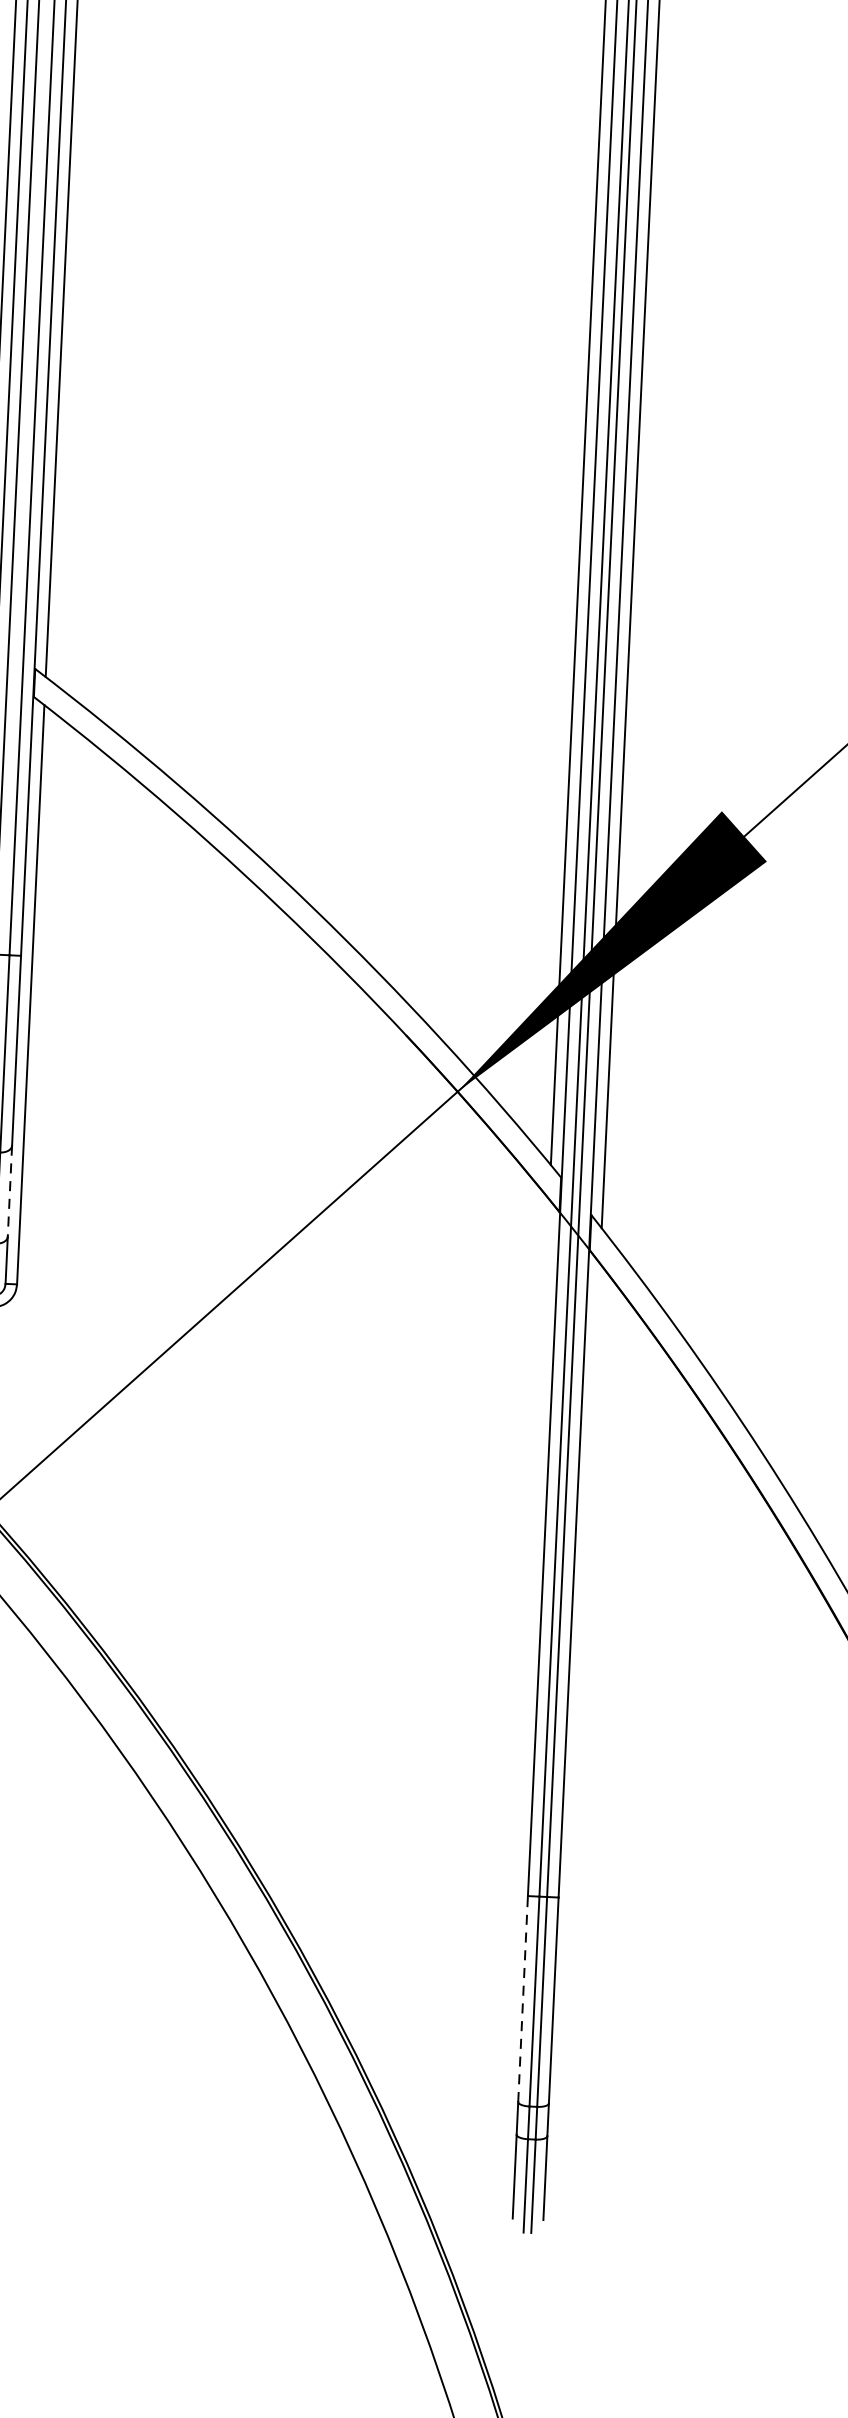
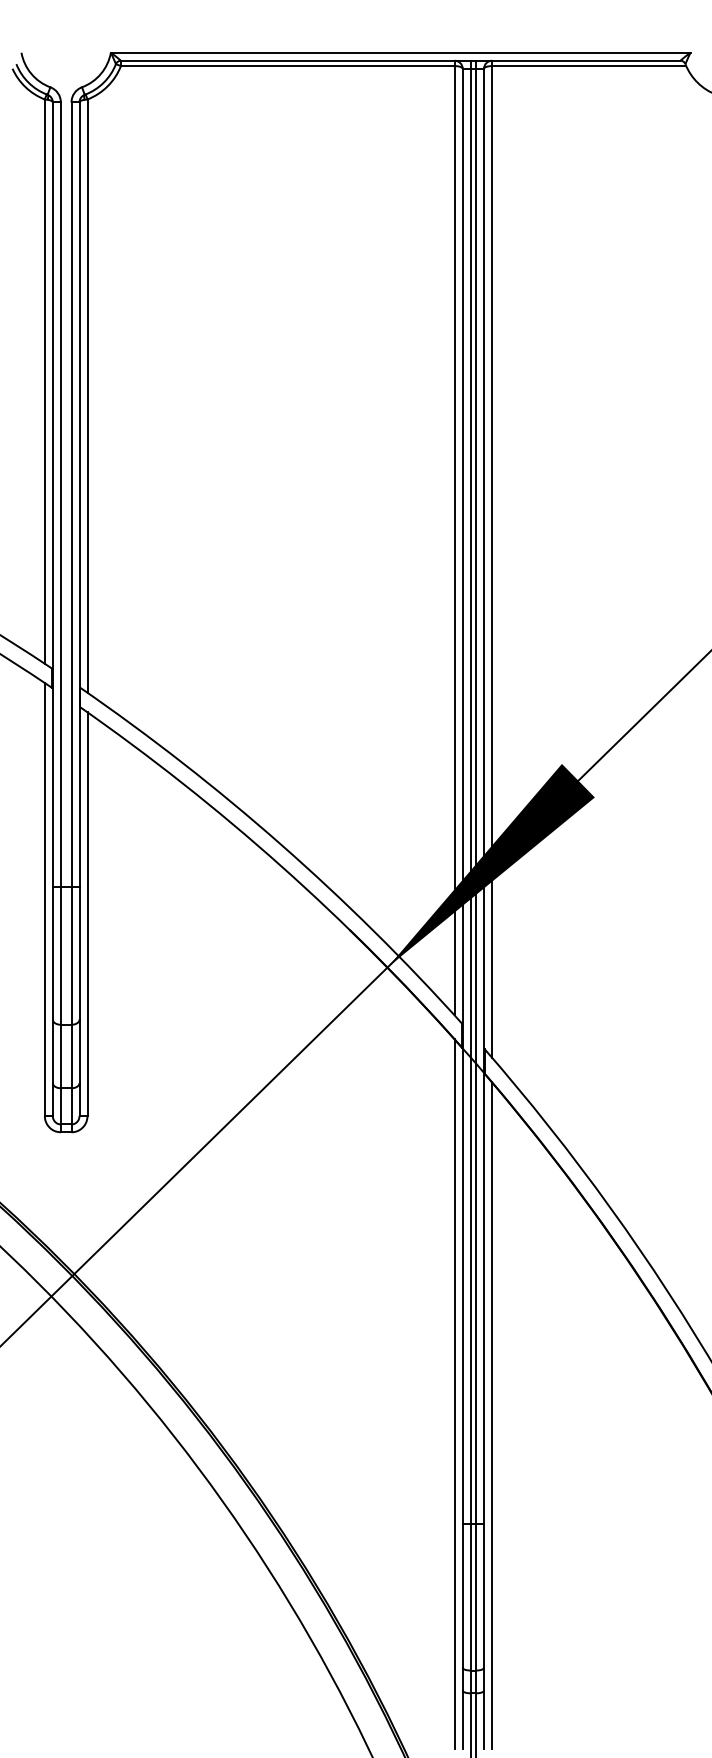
line: (9, 1191) -> (79, 1051), dashed -> solid
line: (524, 1709) -> (454, 1394), added
line: (578, 1741) -> (492, 1415), added
line: (522, 1999) -> (462, 1596), dashed -> solid

